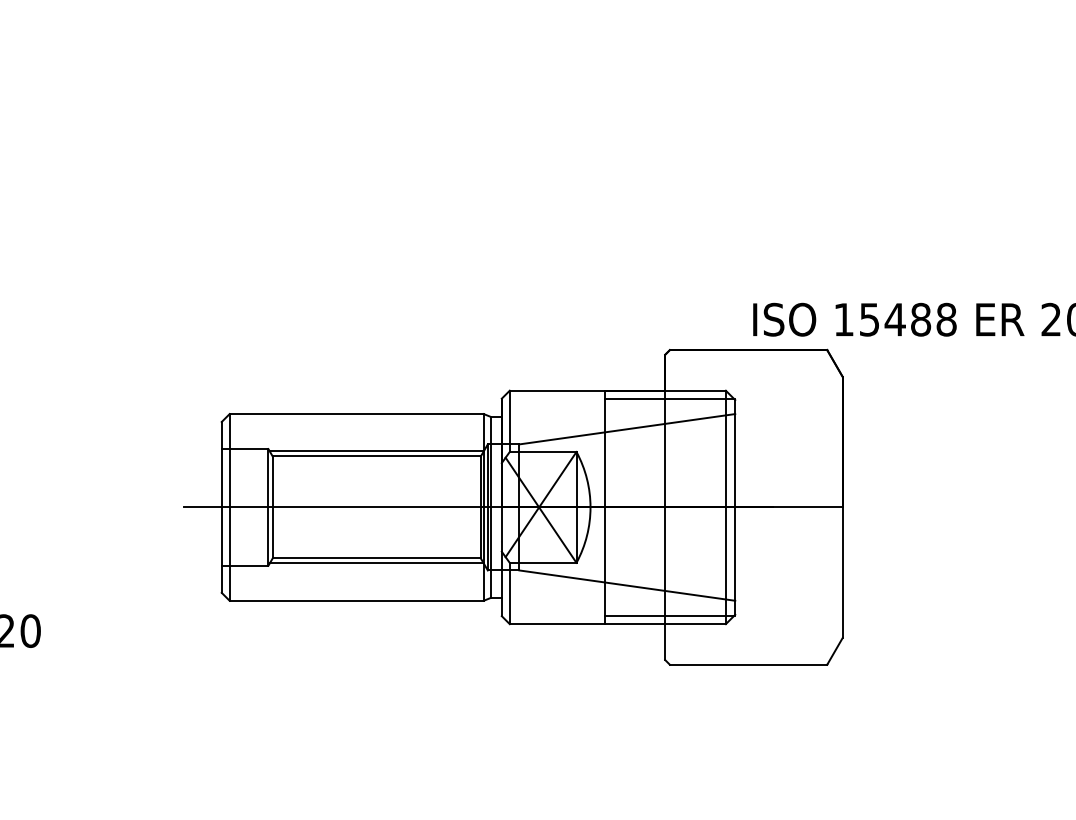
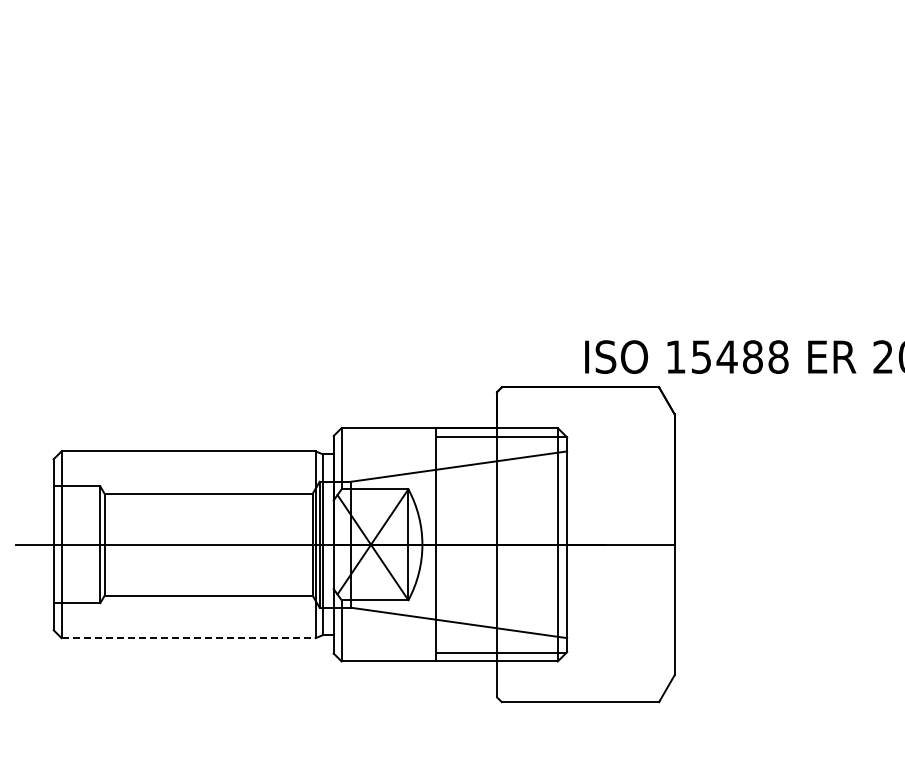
line: (376, 451) -> (208, 488), removed
line: (376, 563) -> (208, 600), removed
line: (357, 600) -> (189, 637), solid -> dashed

